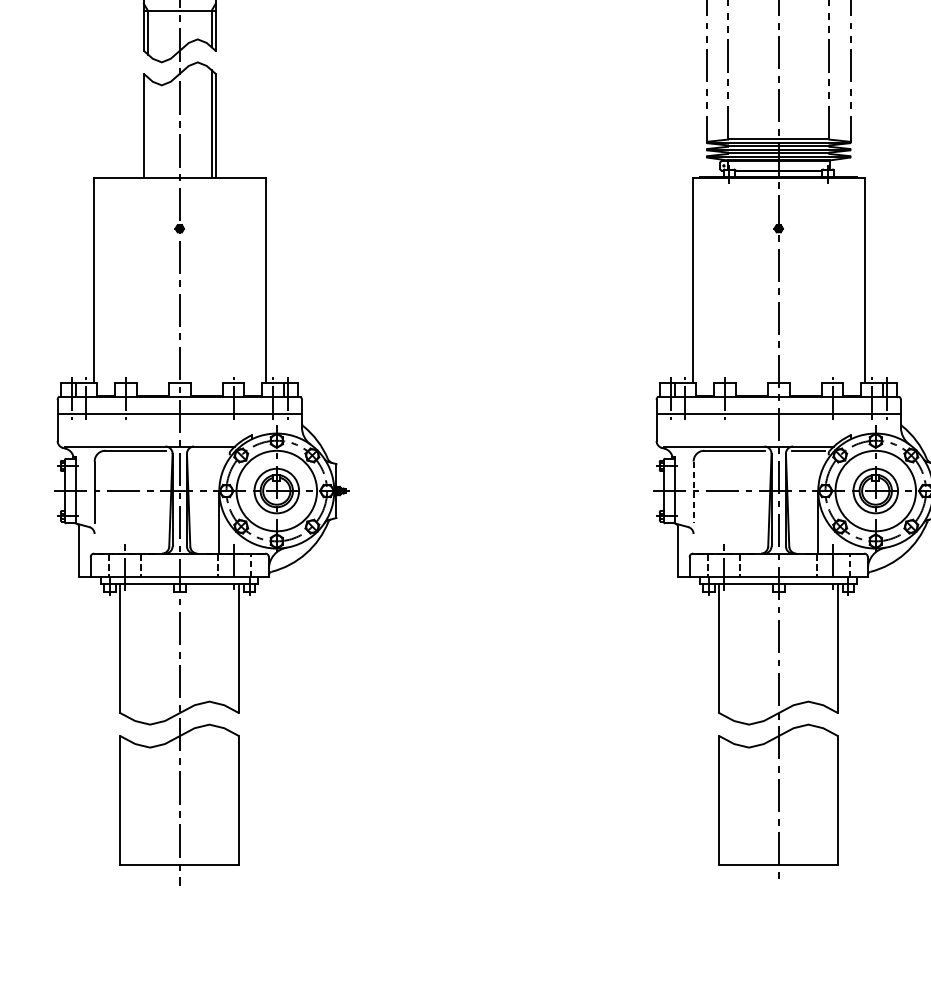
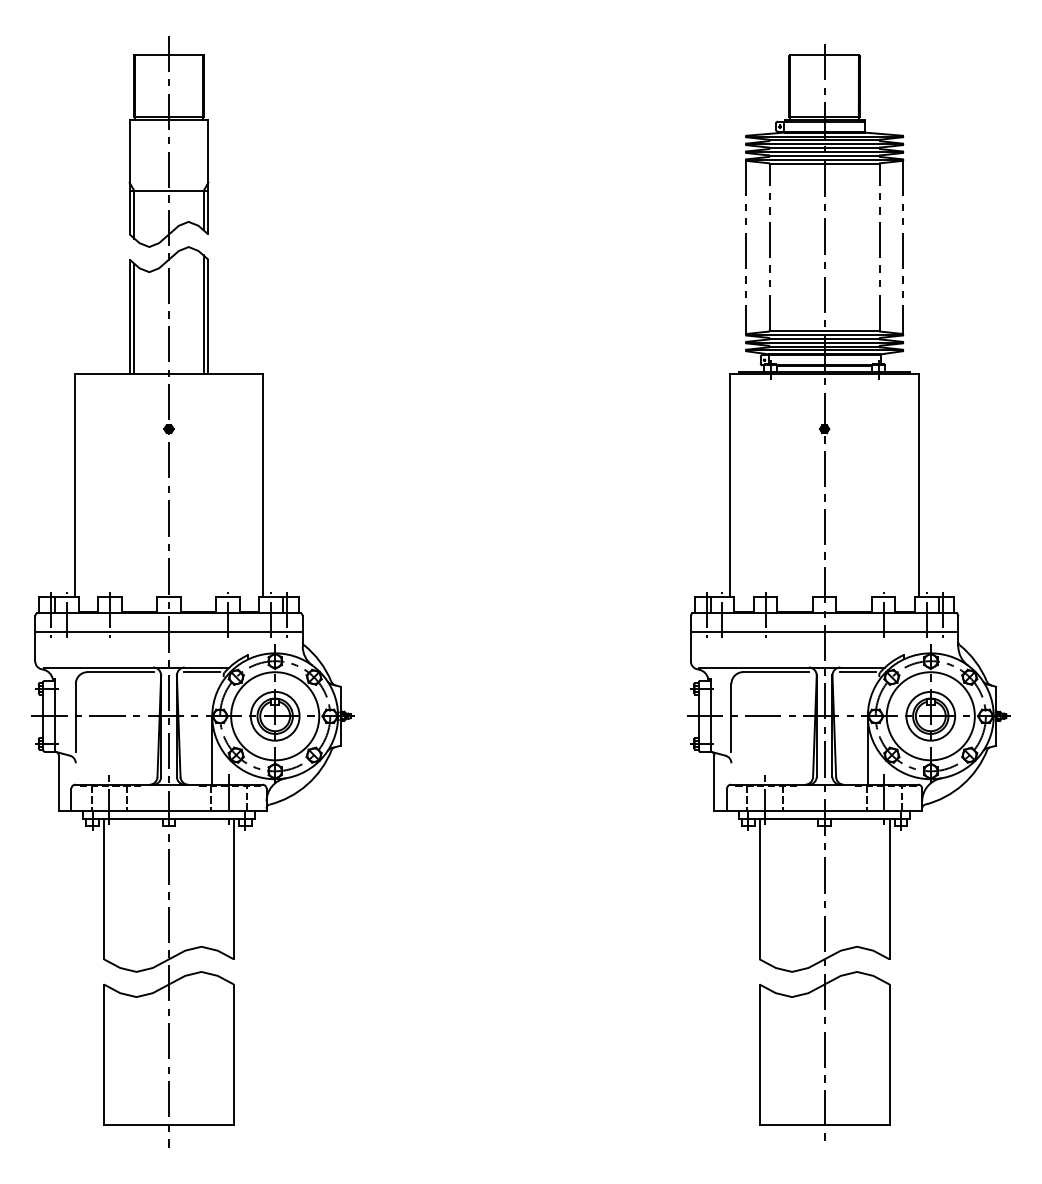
line: (148, 127) -> (134, 318), added
line: (209, 451) -> (201, 672), added
line: (693, 492) -> (731, 717), dashed -> solid

